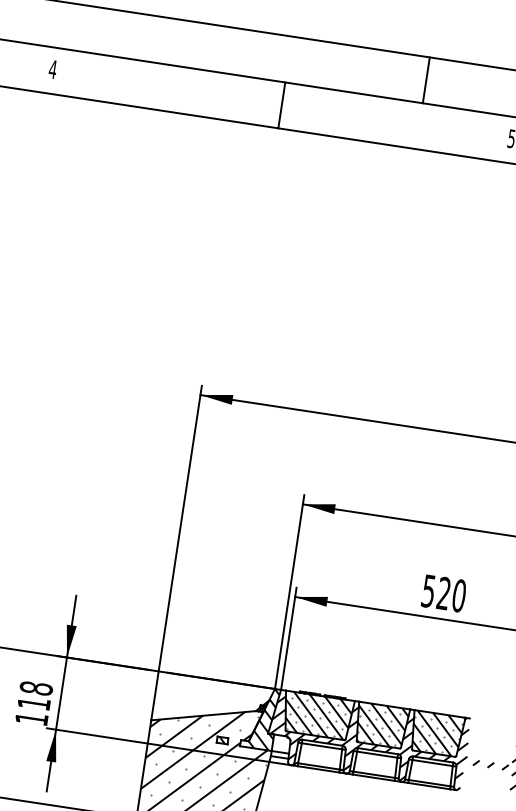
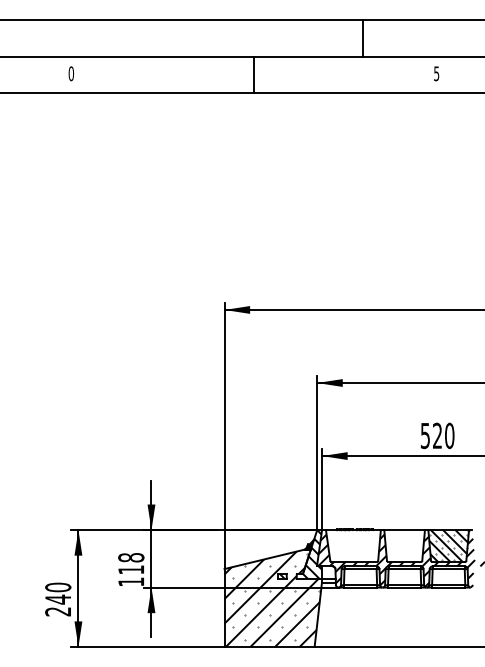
text: (53, 69) -> (71, 73), 4 -> 0
hatch: (316, 715) -> (352, 545), removed
hatch: (381, 724) -> (404, 545), removed

